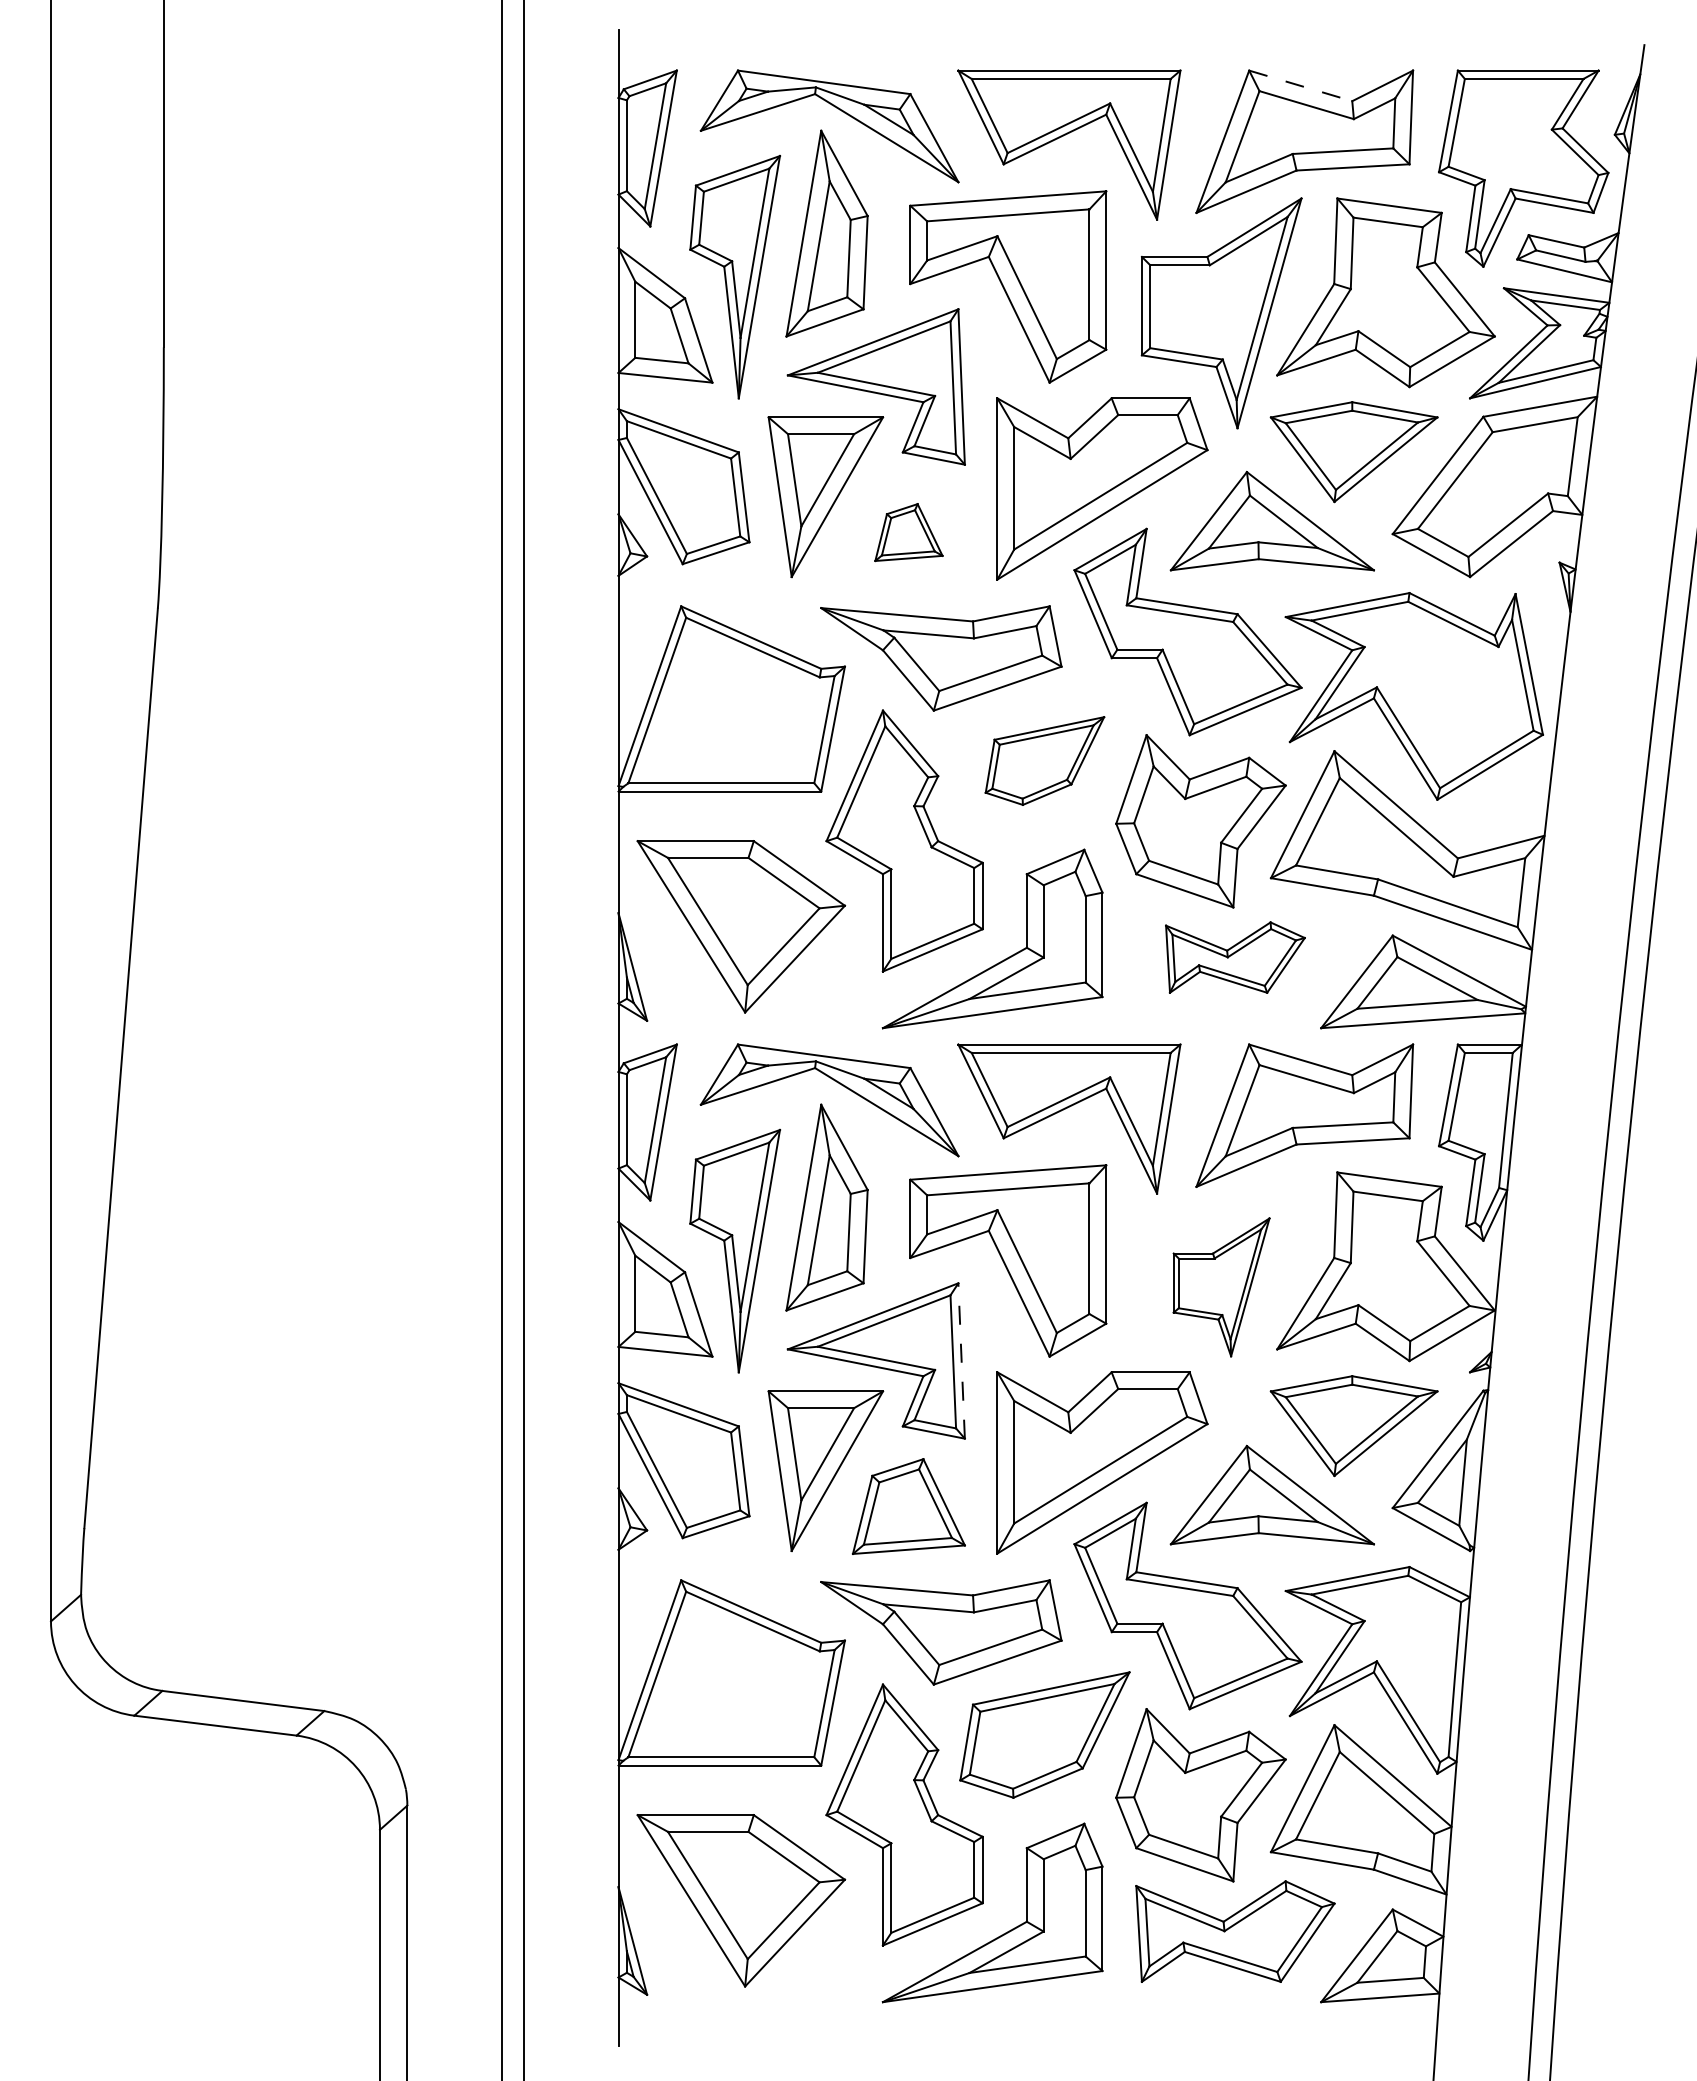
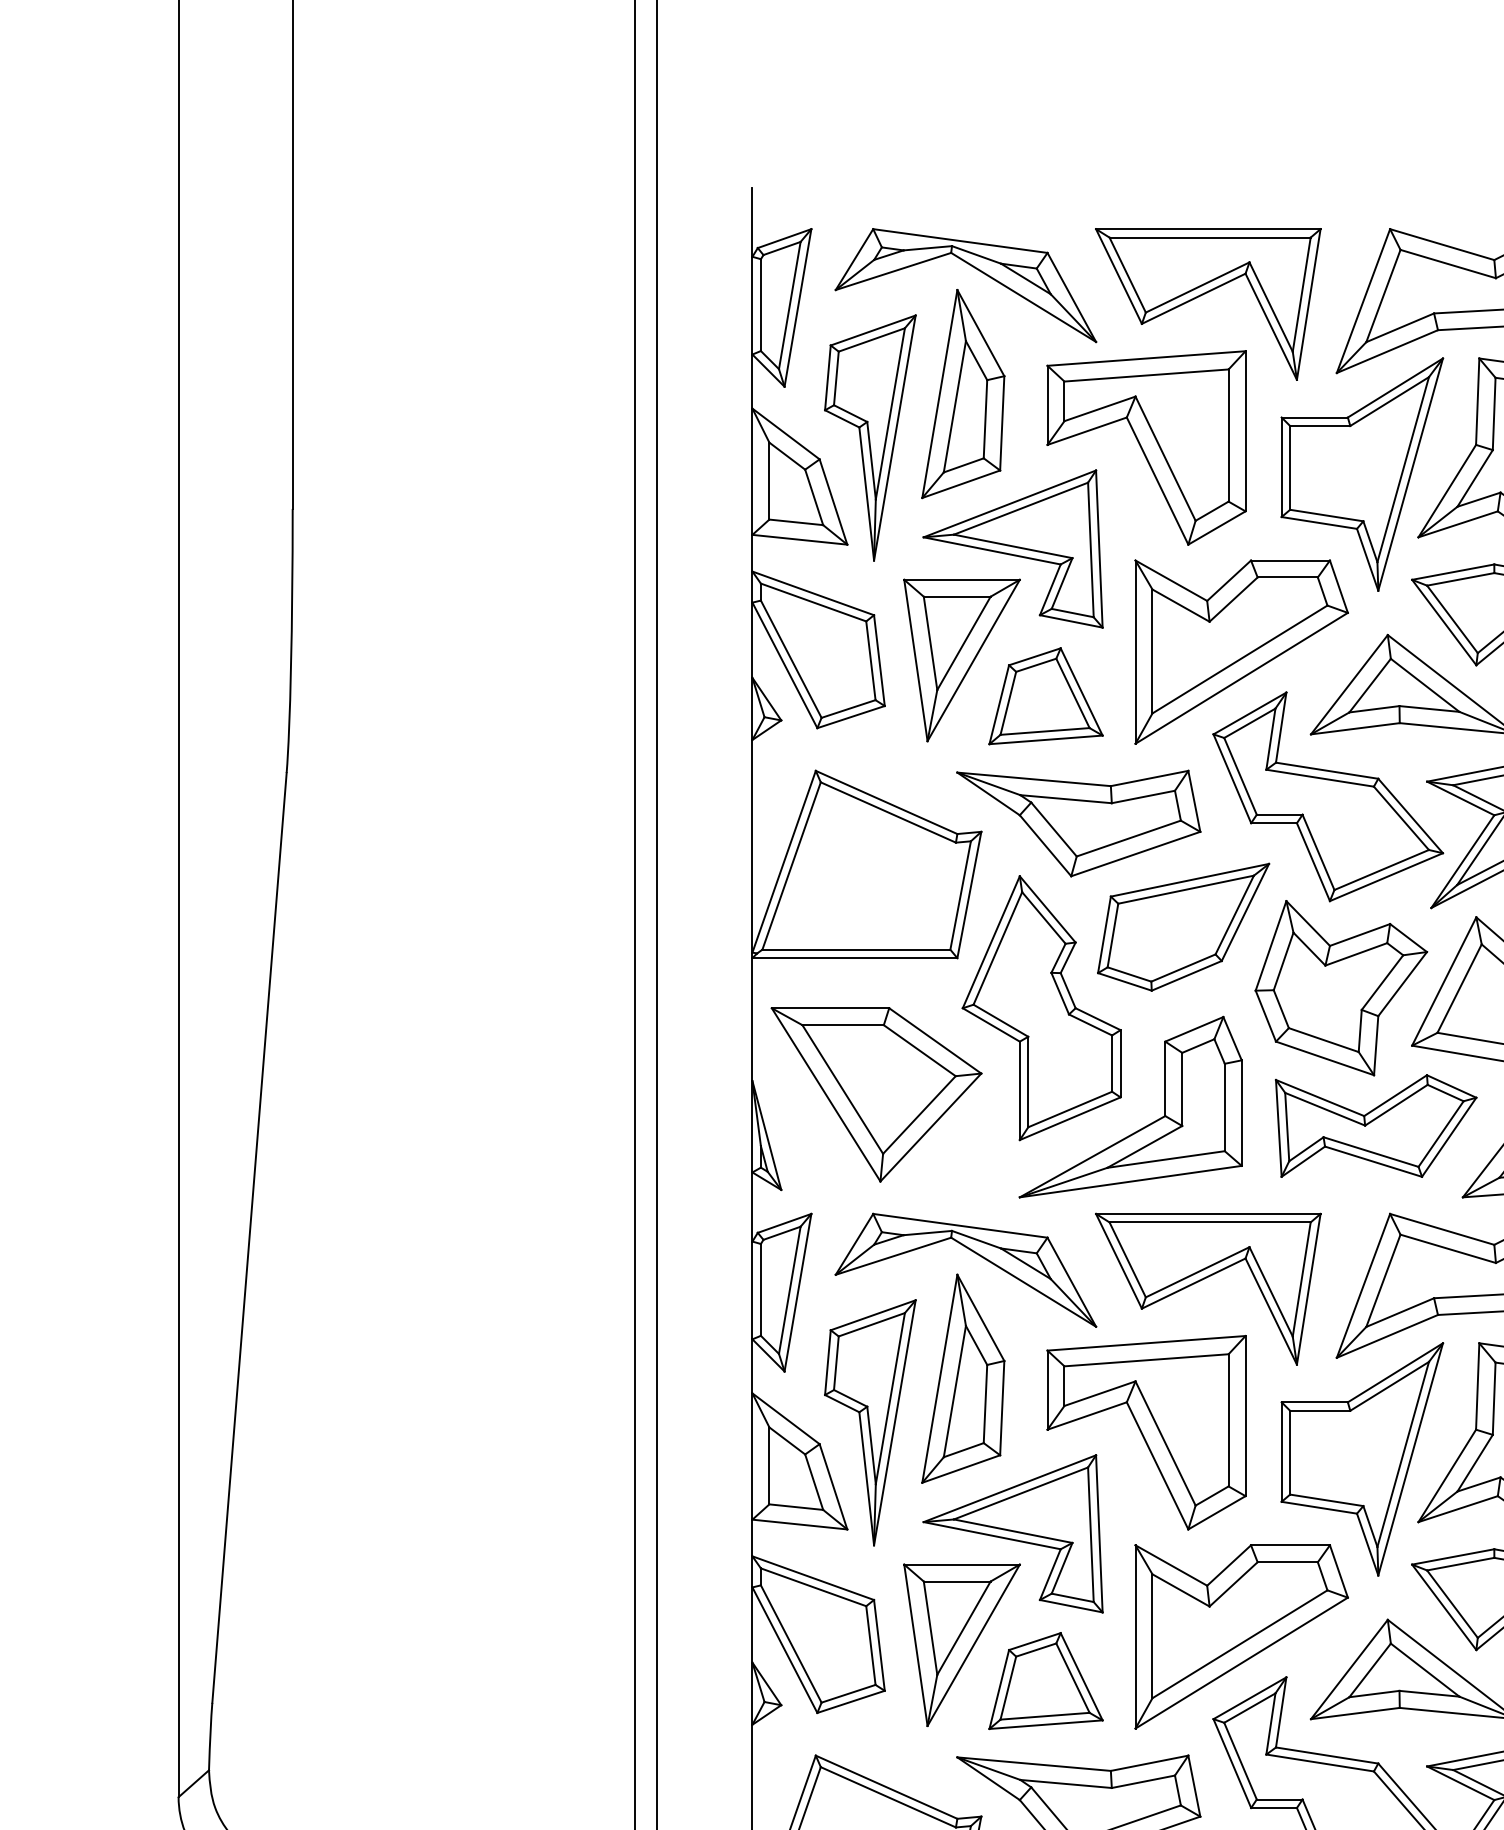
line: (1300, 85) -> (1441, 244), dashed -> solid
part: (908, 532) -> (1045, 696), size x1.67
part: (1044, 760) -> (1183, 926), size x1.43
part: (1235, 957) -> (1376, 1125), size x1.43
part: (1221, 1287) -> (1362, 1459), size x1.67
line: (961, 1360) -> (1099, 1533), dashed -> solid

